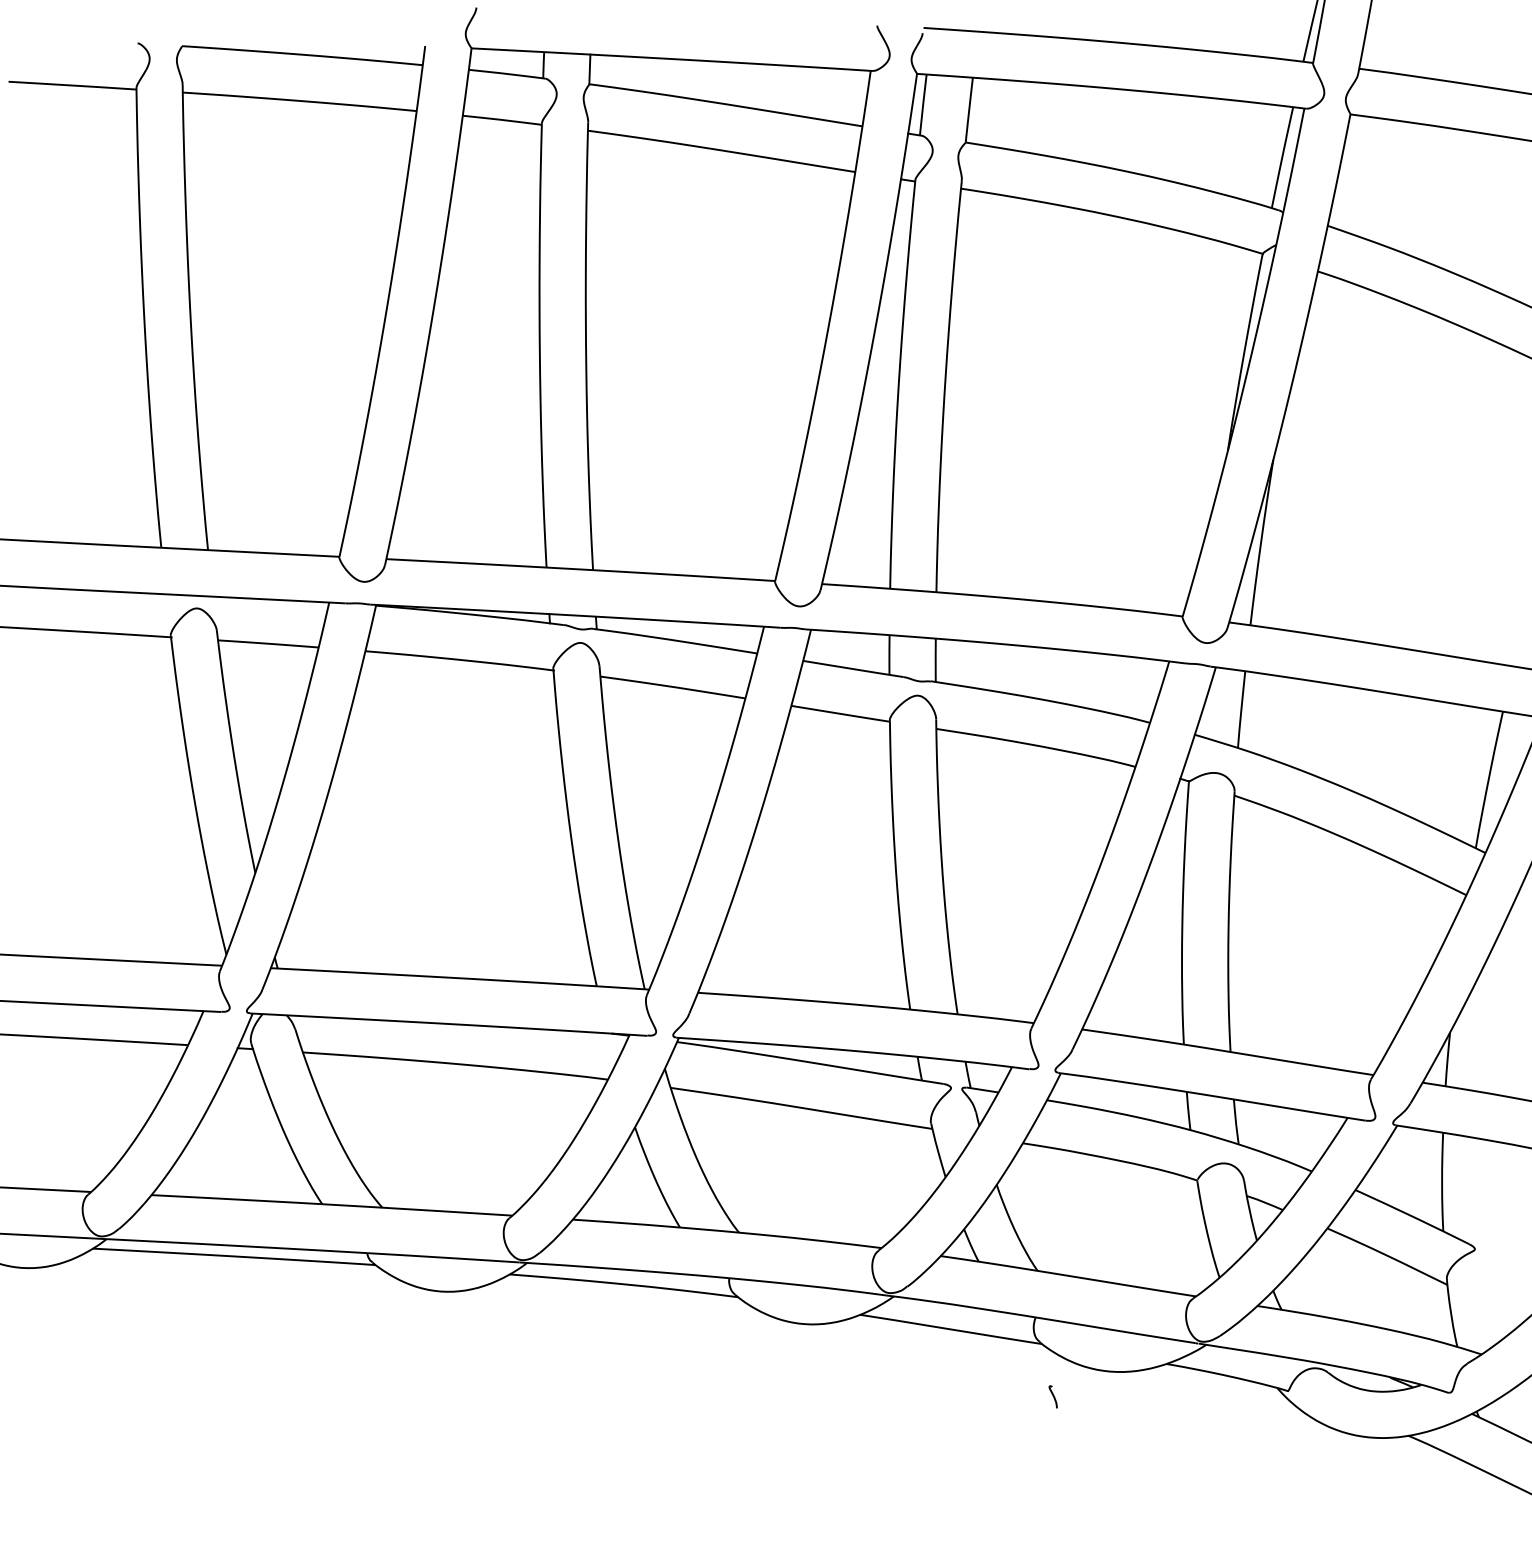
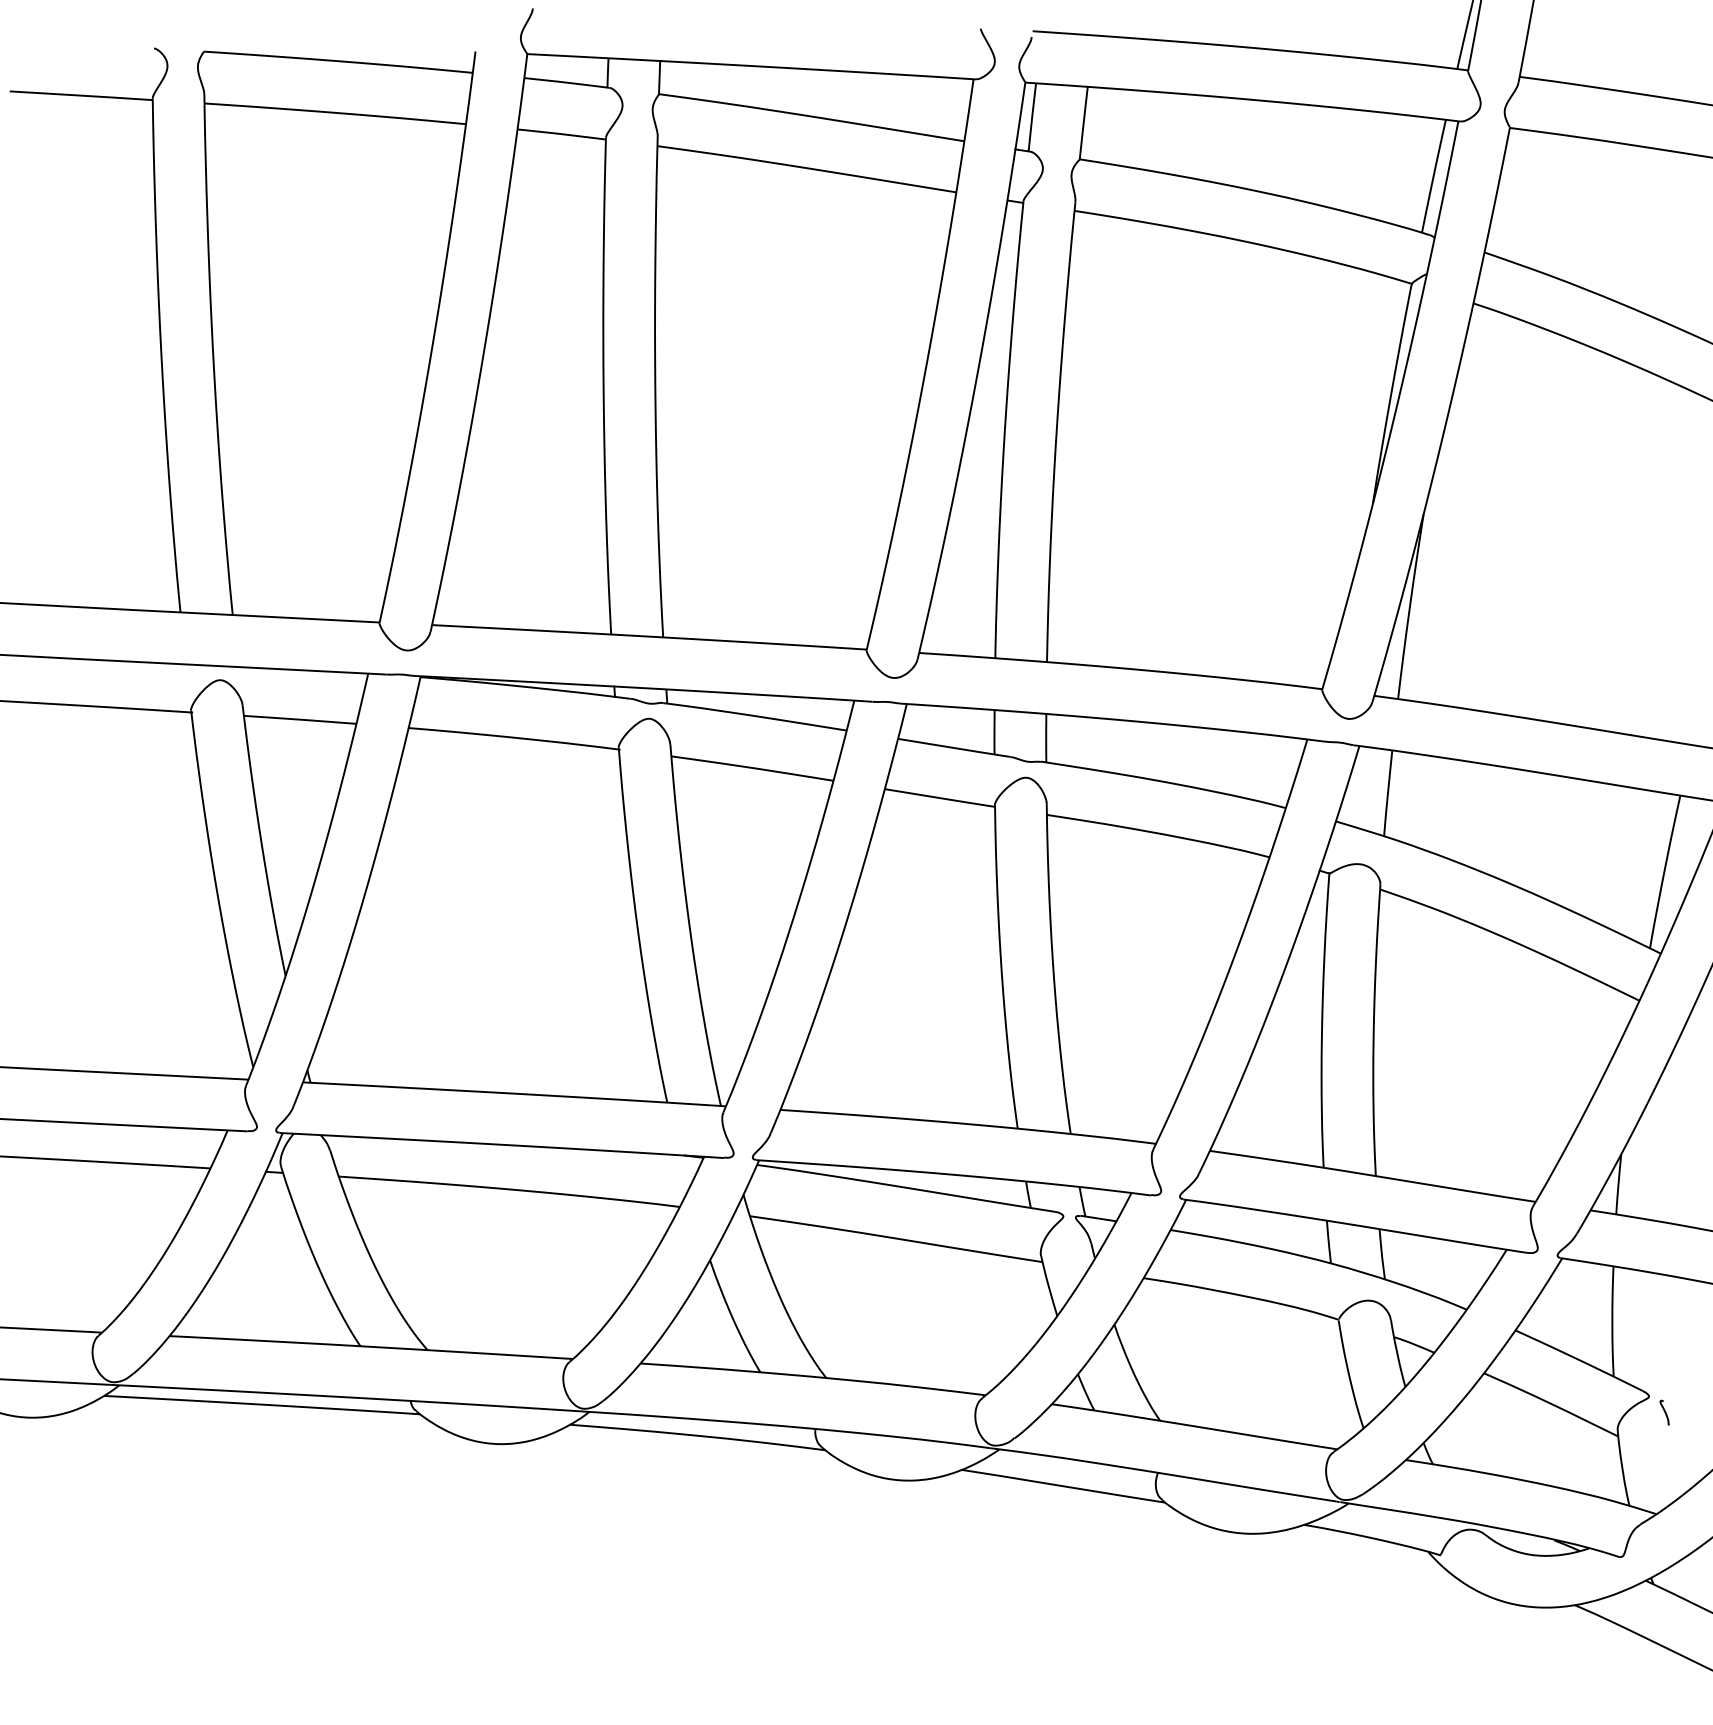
curve: (1053, 1396) -> (1664, 1412), moved

